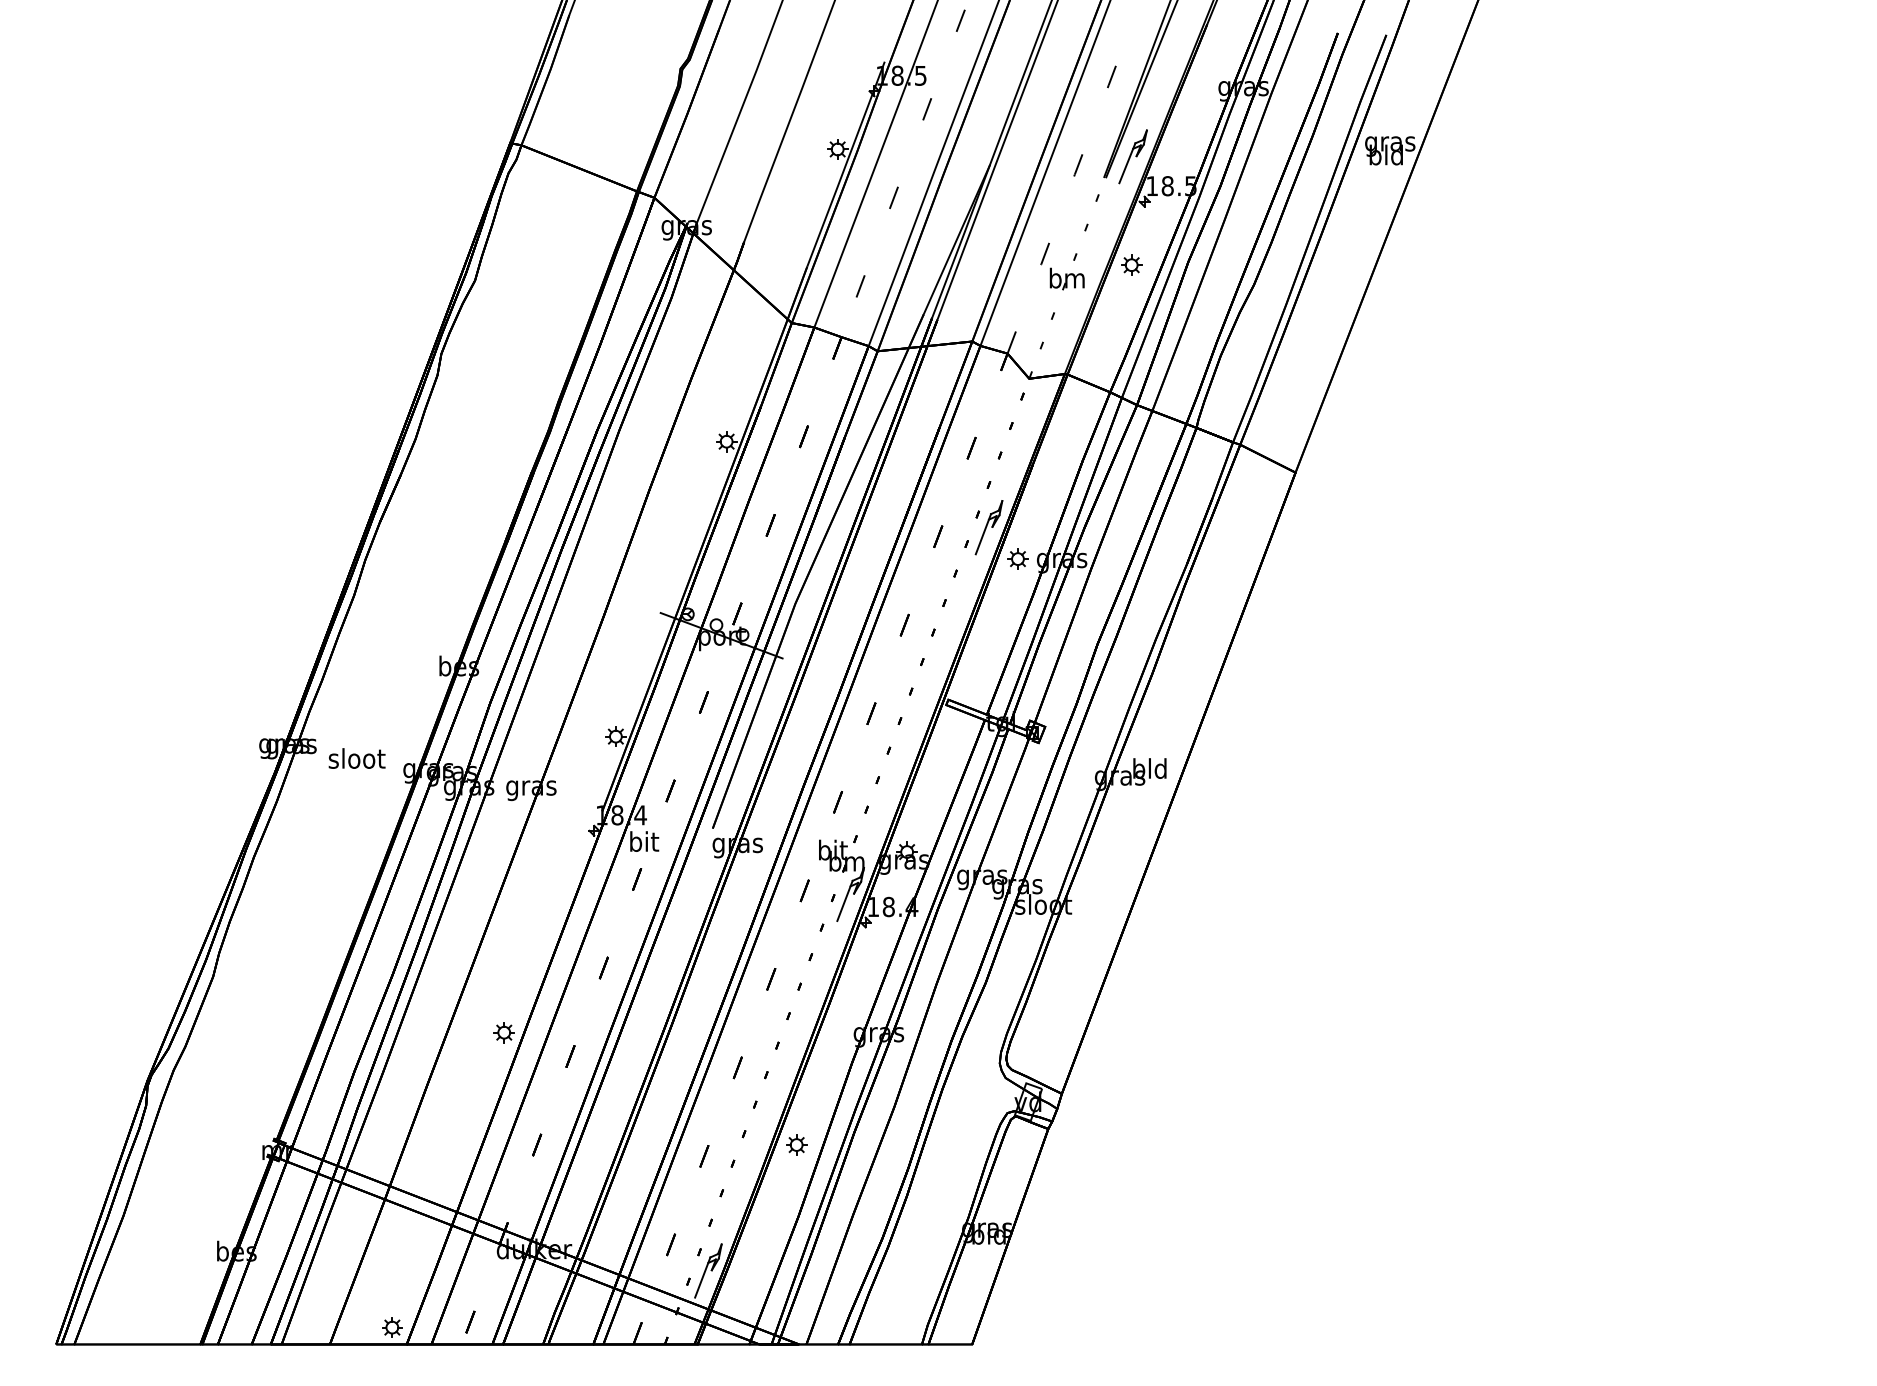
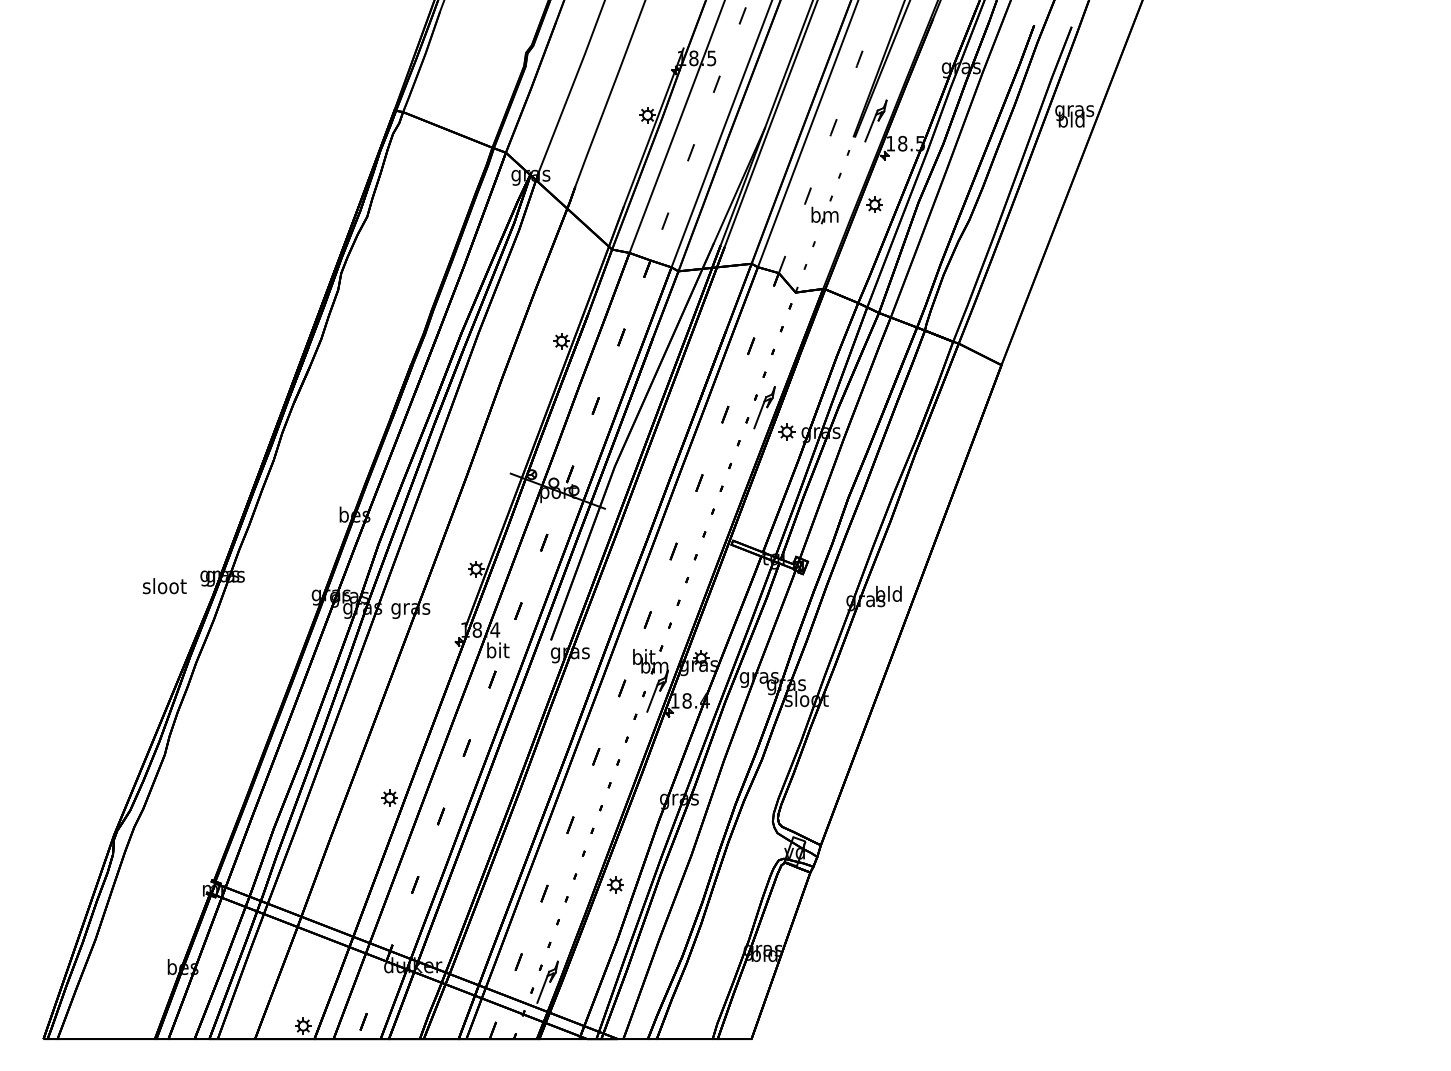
text: (356, 758) -> (164, 586), moved

